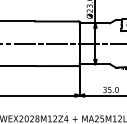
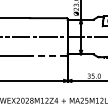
line: (57, 65) -> (48, 55), solid -> dashed

